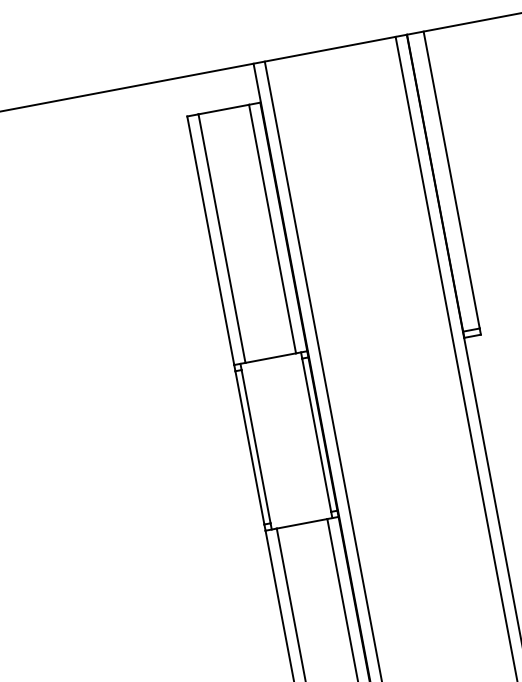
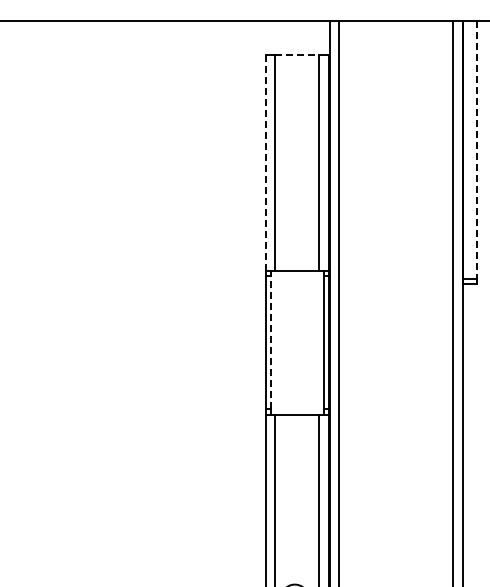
line: (224, 110) -> (297, 55), solid -> dashed
line: (452, 180) -> (477, 150), solid -> dashed
line: (210, 240) -> (265, 162), solid -> dashed
line: (256, 446) -> (271, 342), solid -> dashed

